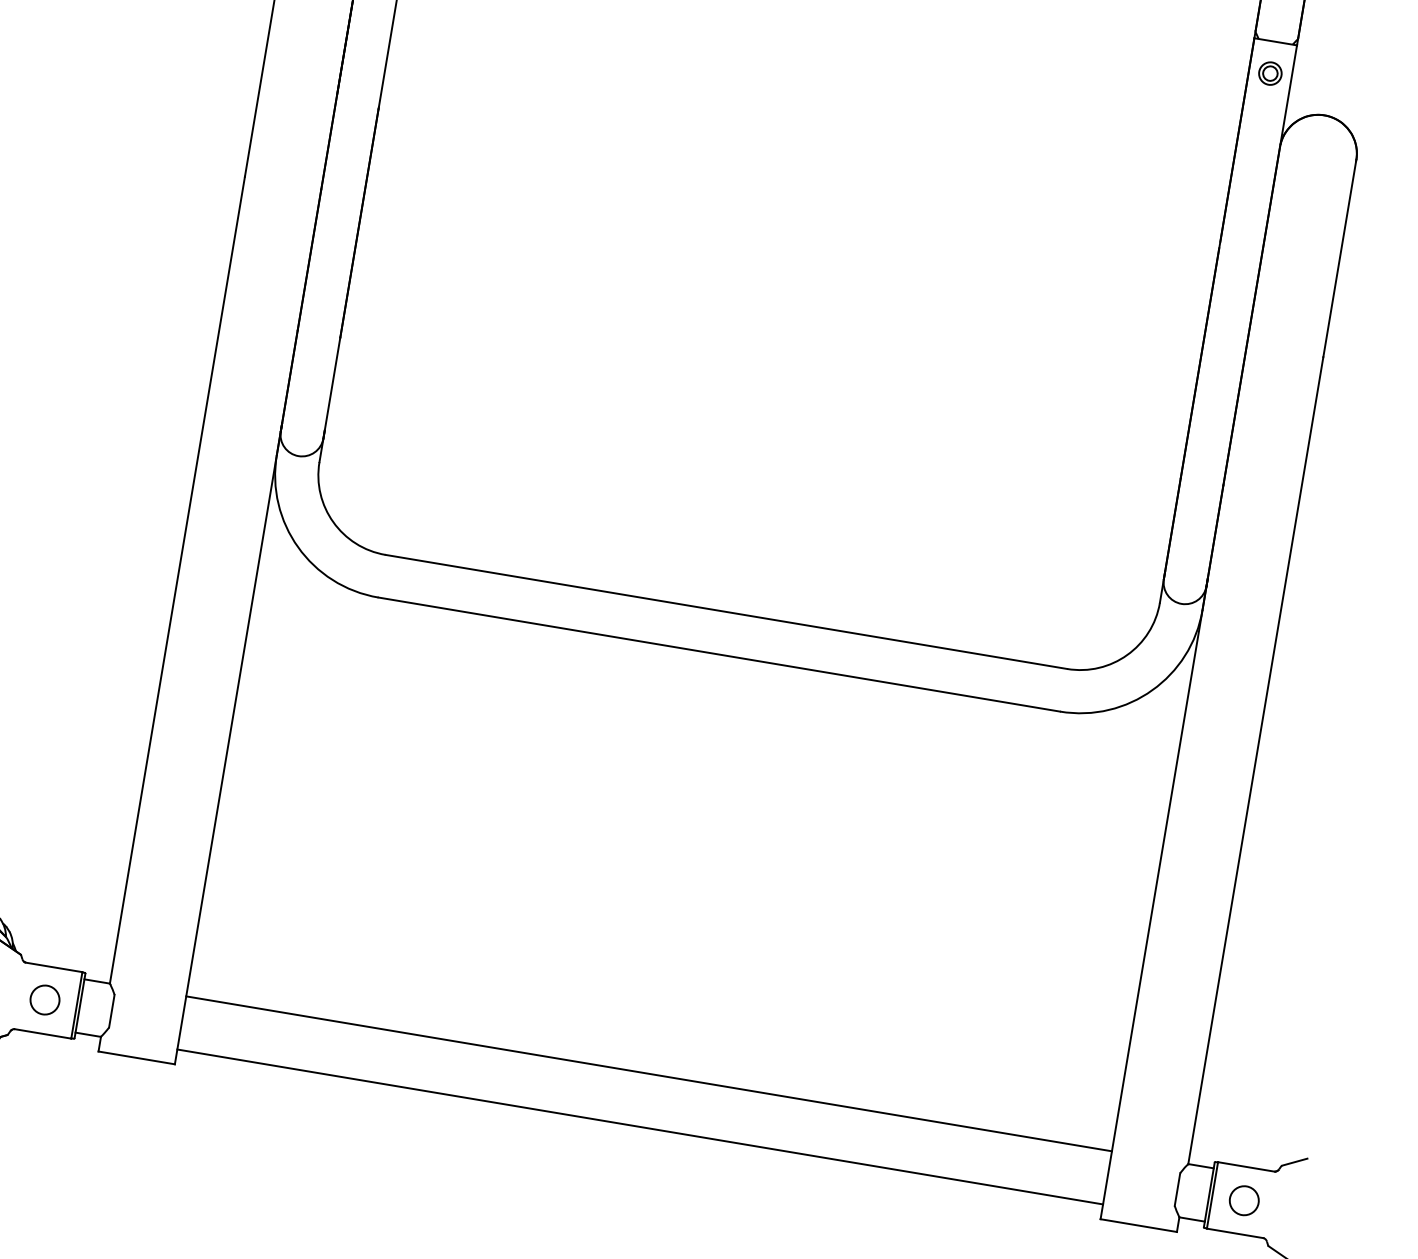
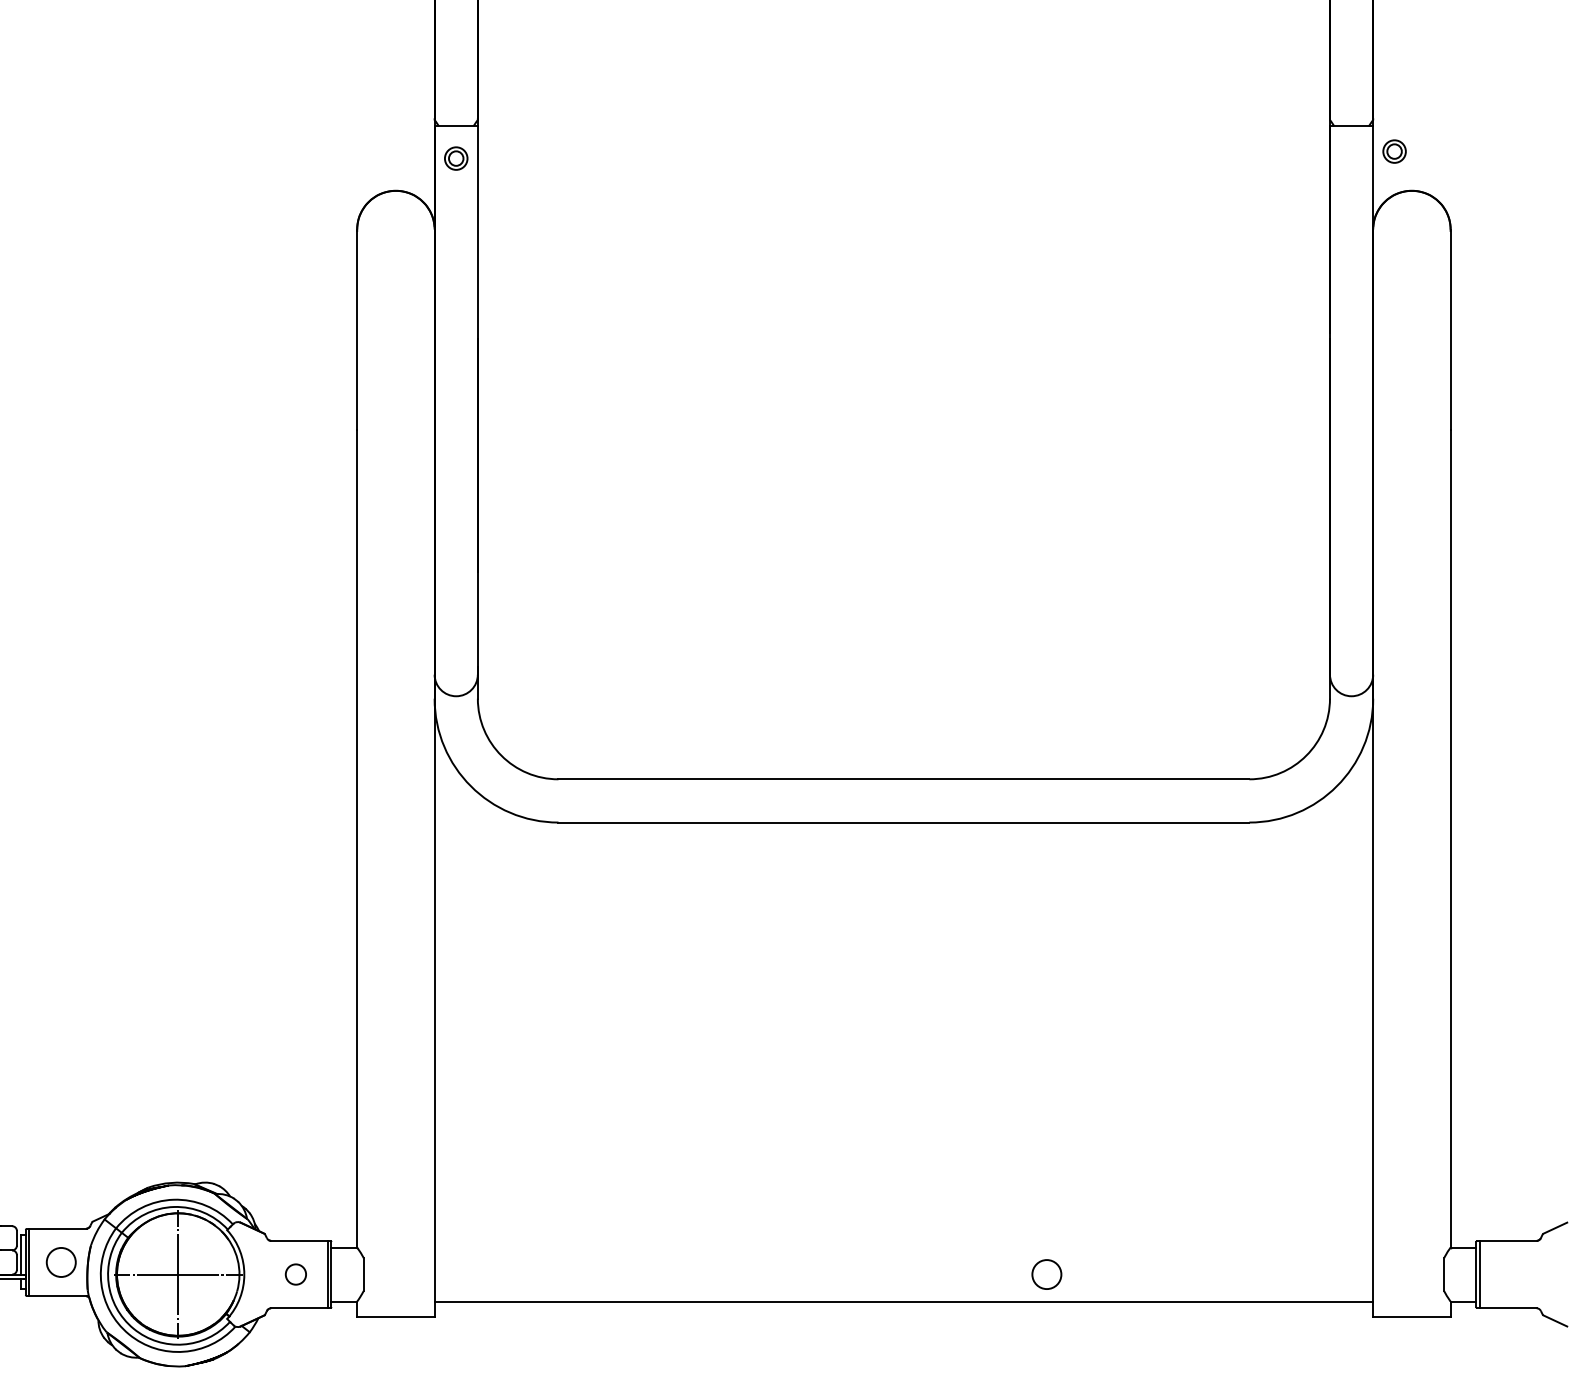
part: (1270, 73) -> (1394, 151), moved
circle: (44, 999) -> (295, 1274), size x0.7
line: (648, 1073) -> (903, 1247), removed
circle: (1243, 1200) -> (1046, 1274), moved

